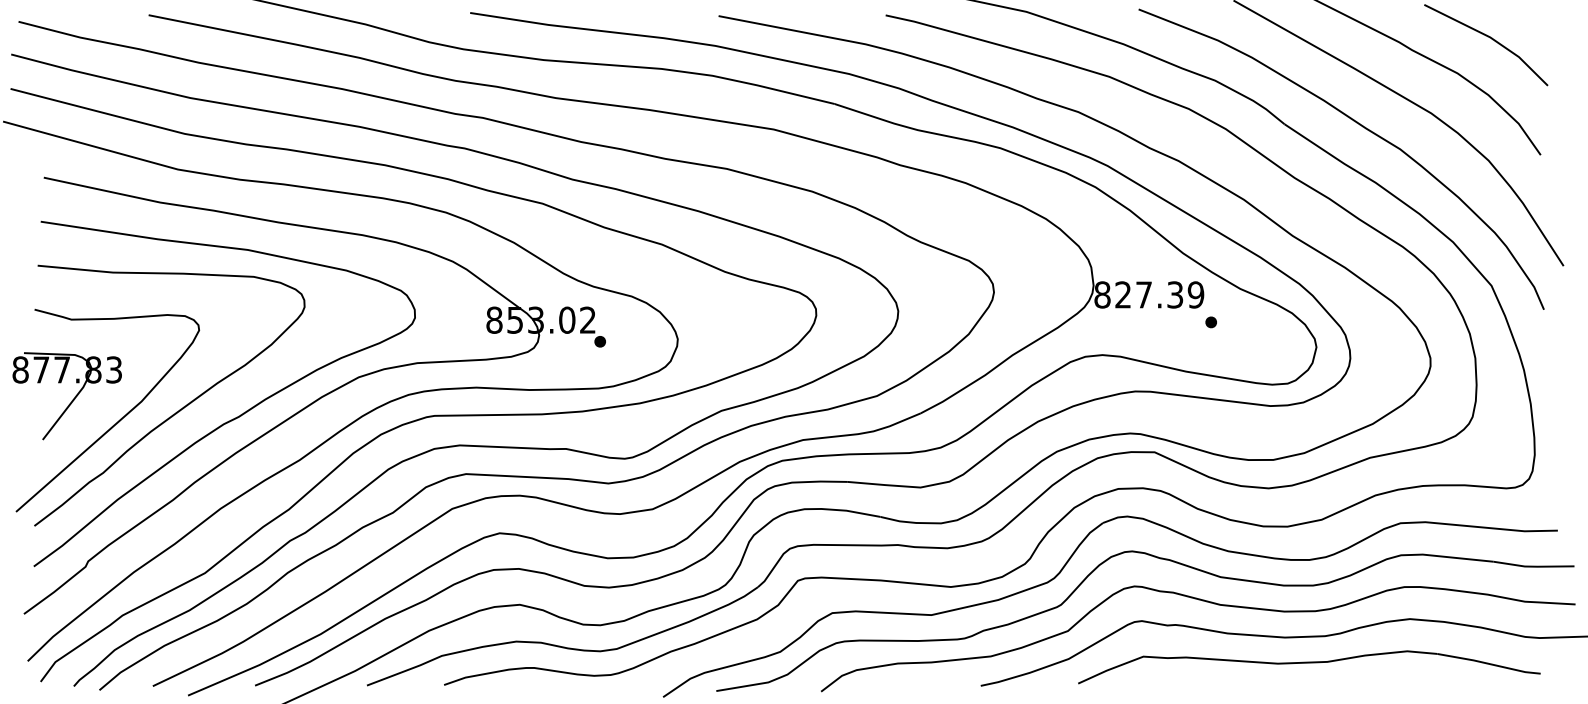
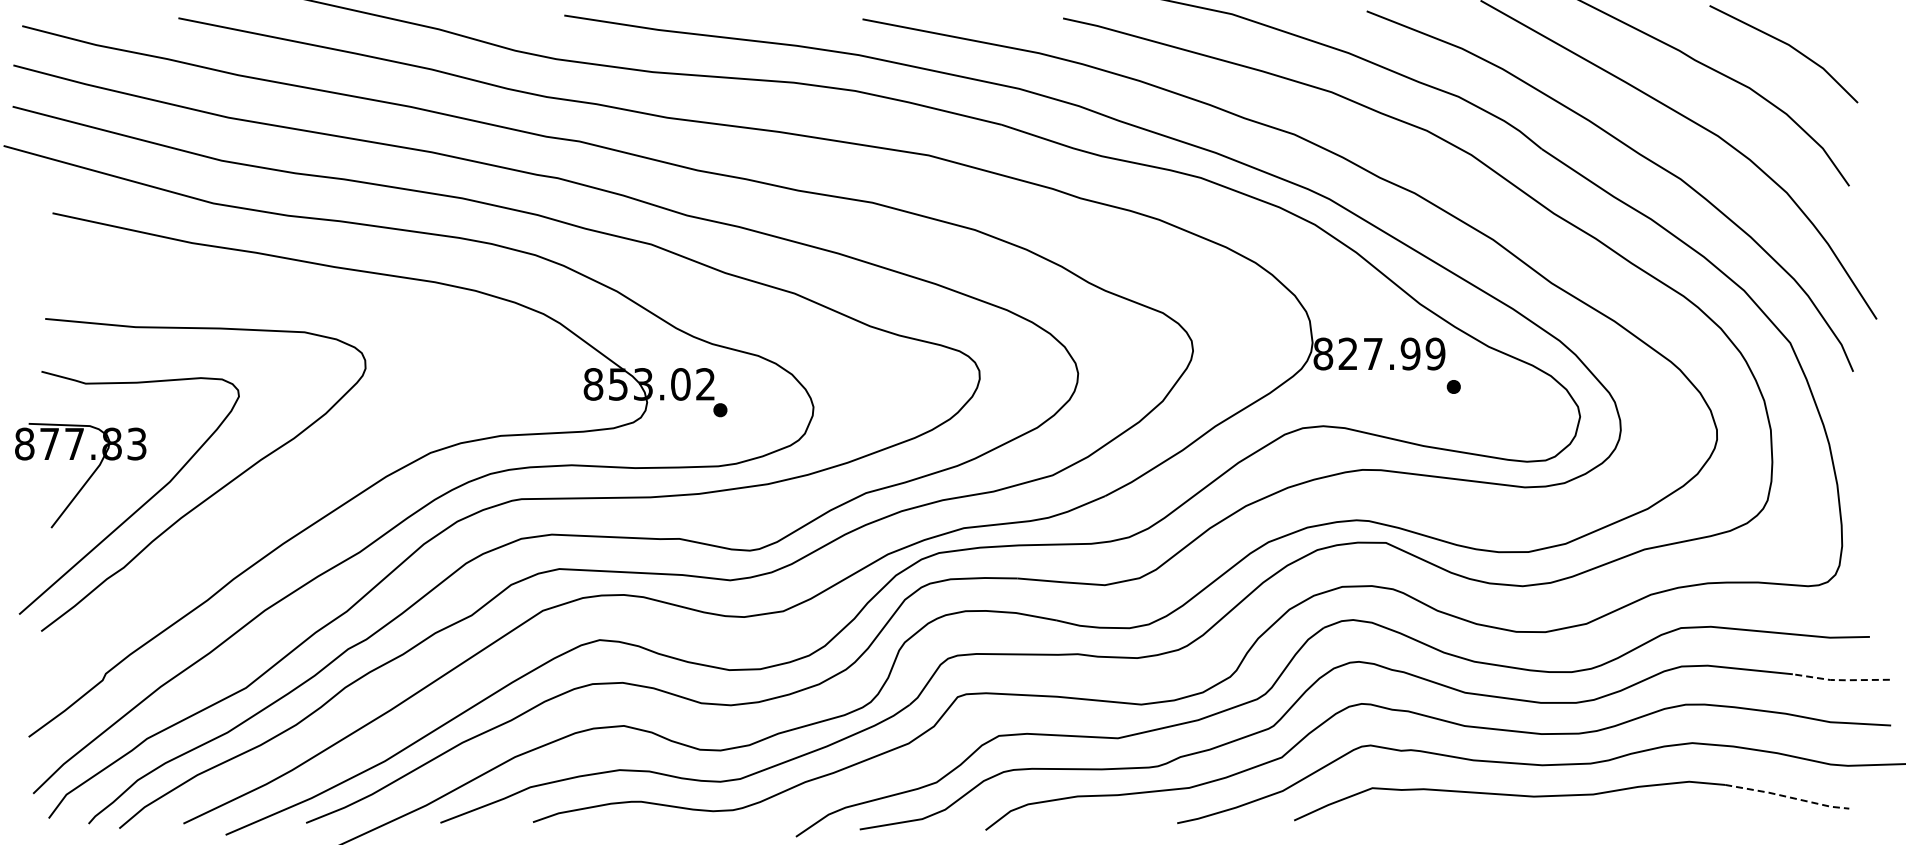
text: (1175, 294) -> (1410, 353), 827.39 -> 827.99
curve: (236, 416) -> (283, 500), removed
line: (1533, 566) -> (1840, 680), solid -> dashed
line: (1489, 663) -> (1787, 796), solid -> dashed

